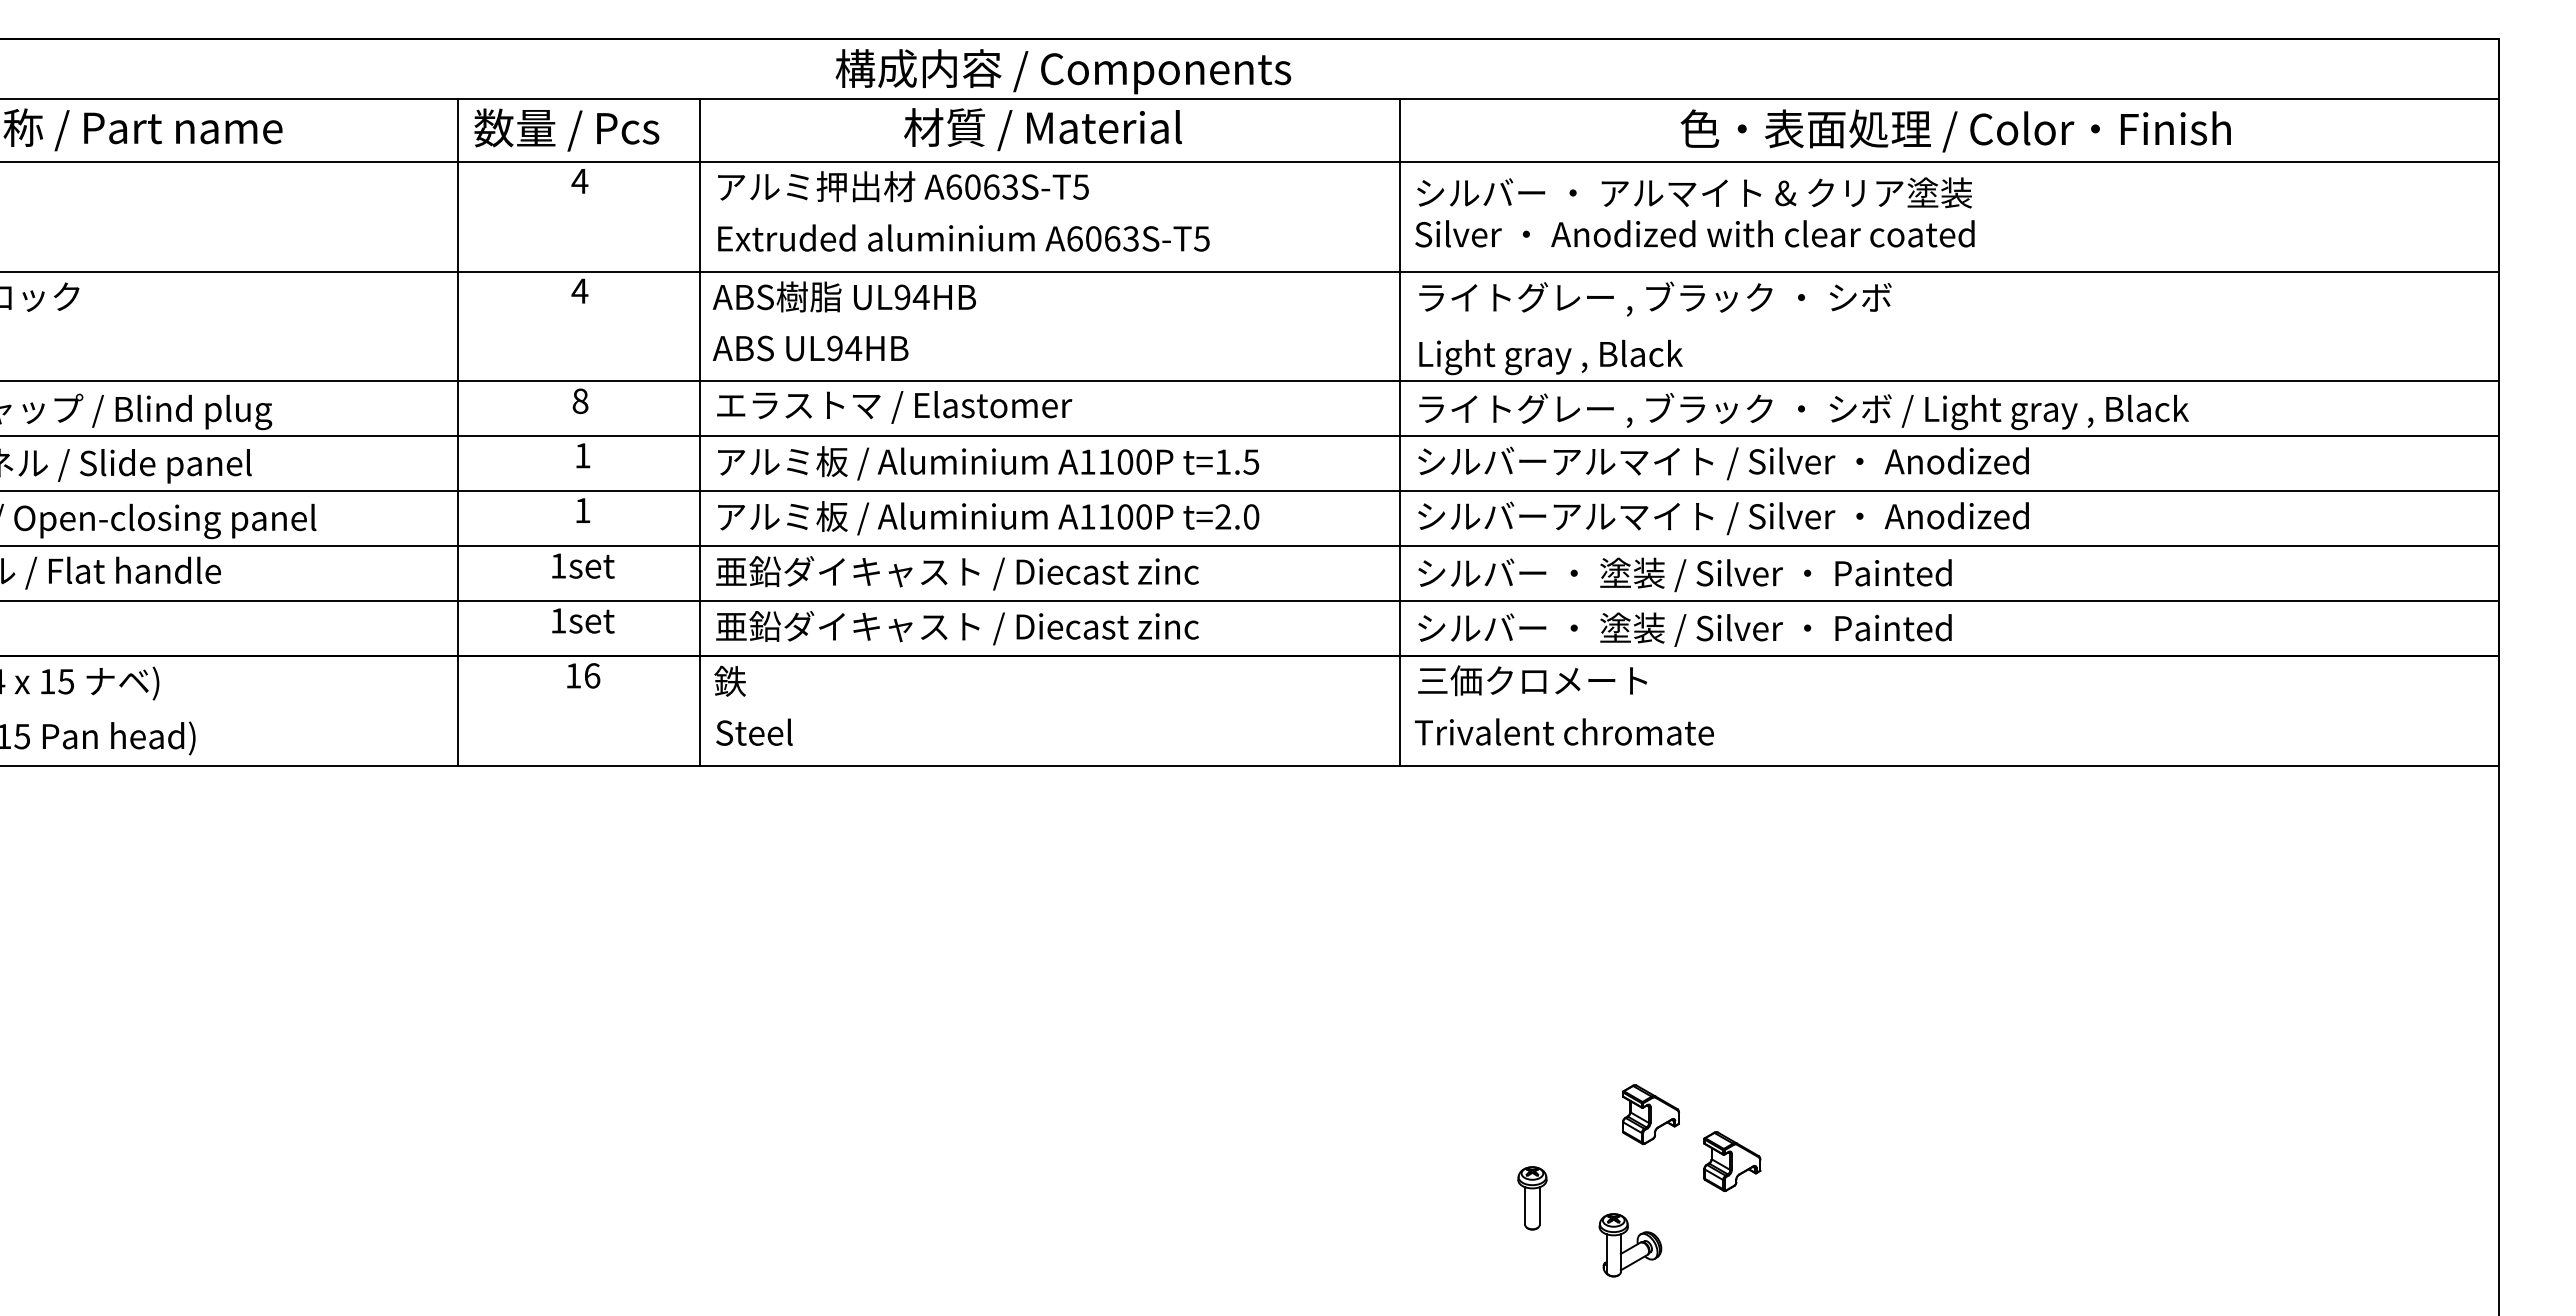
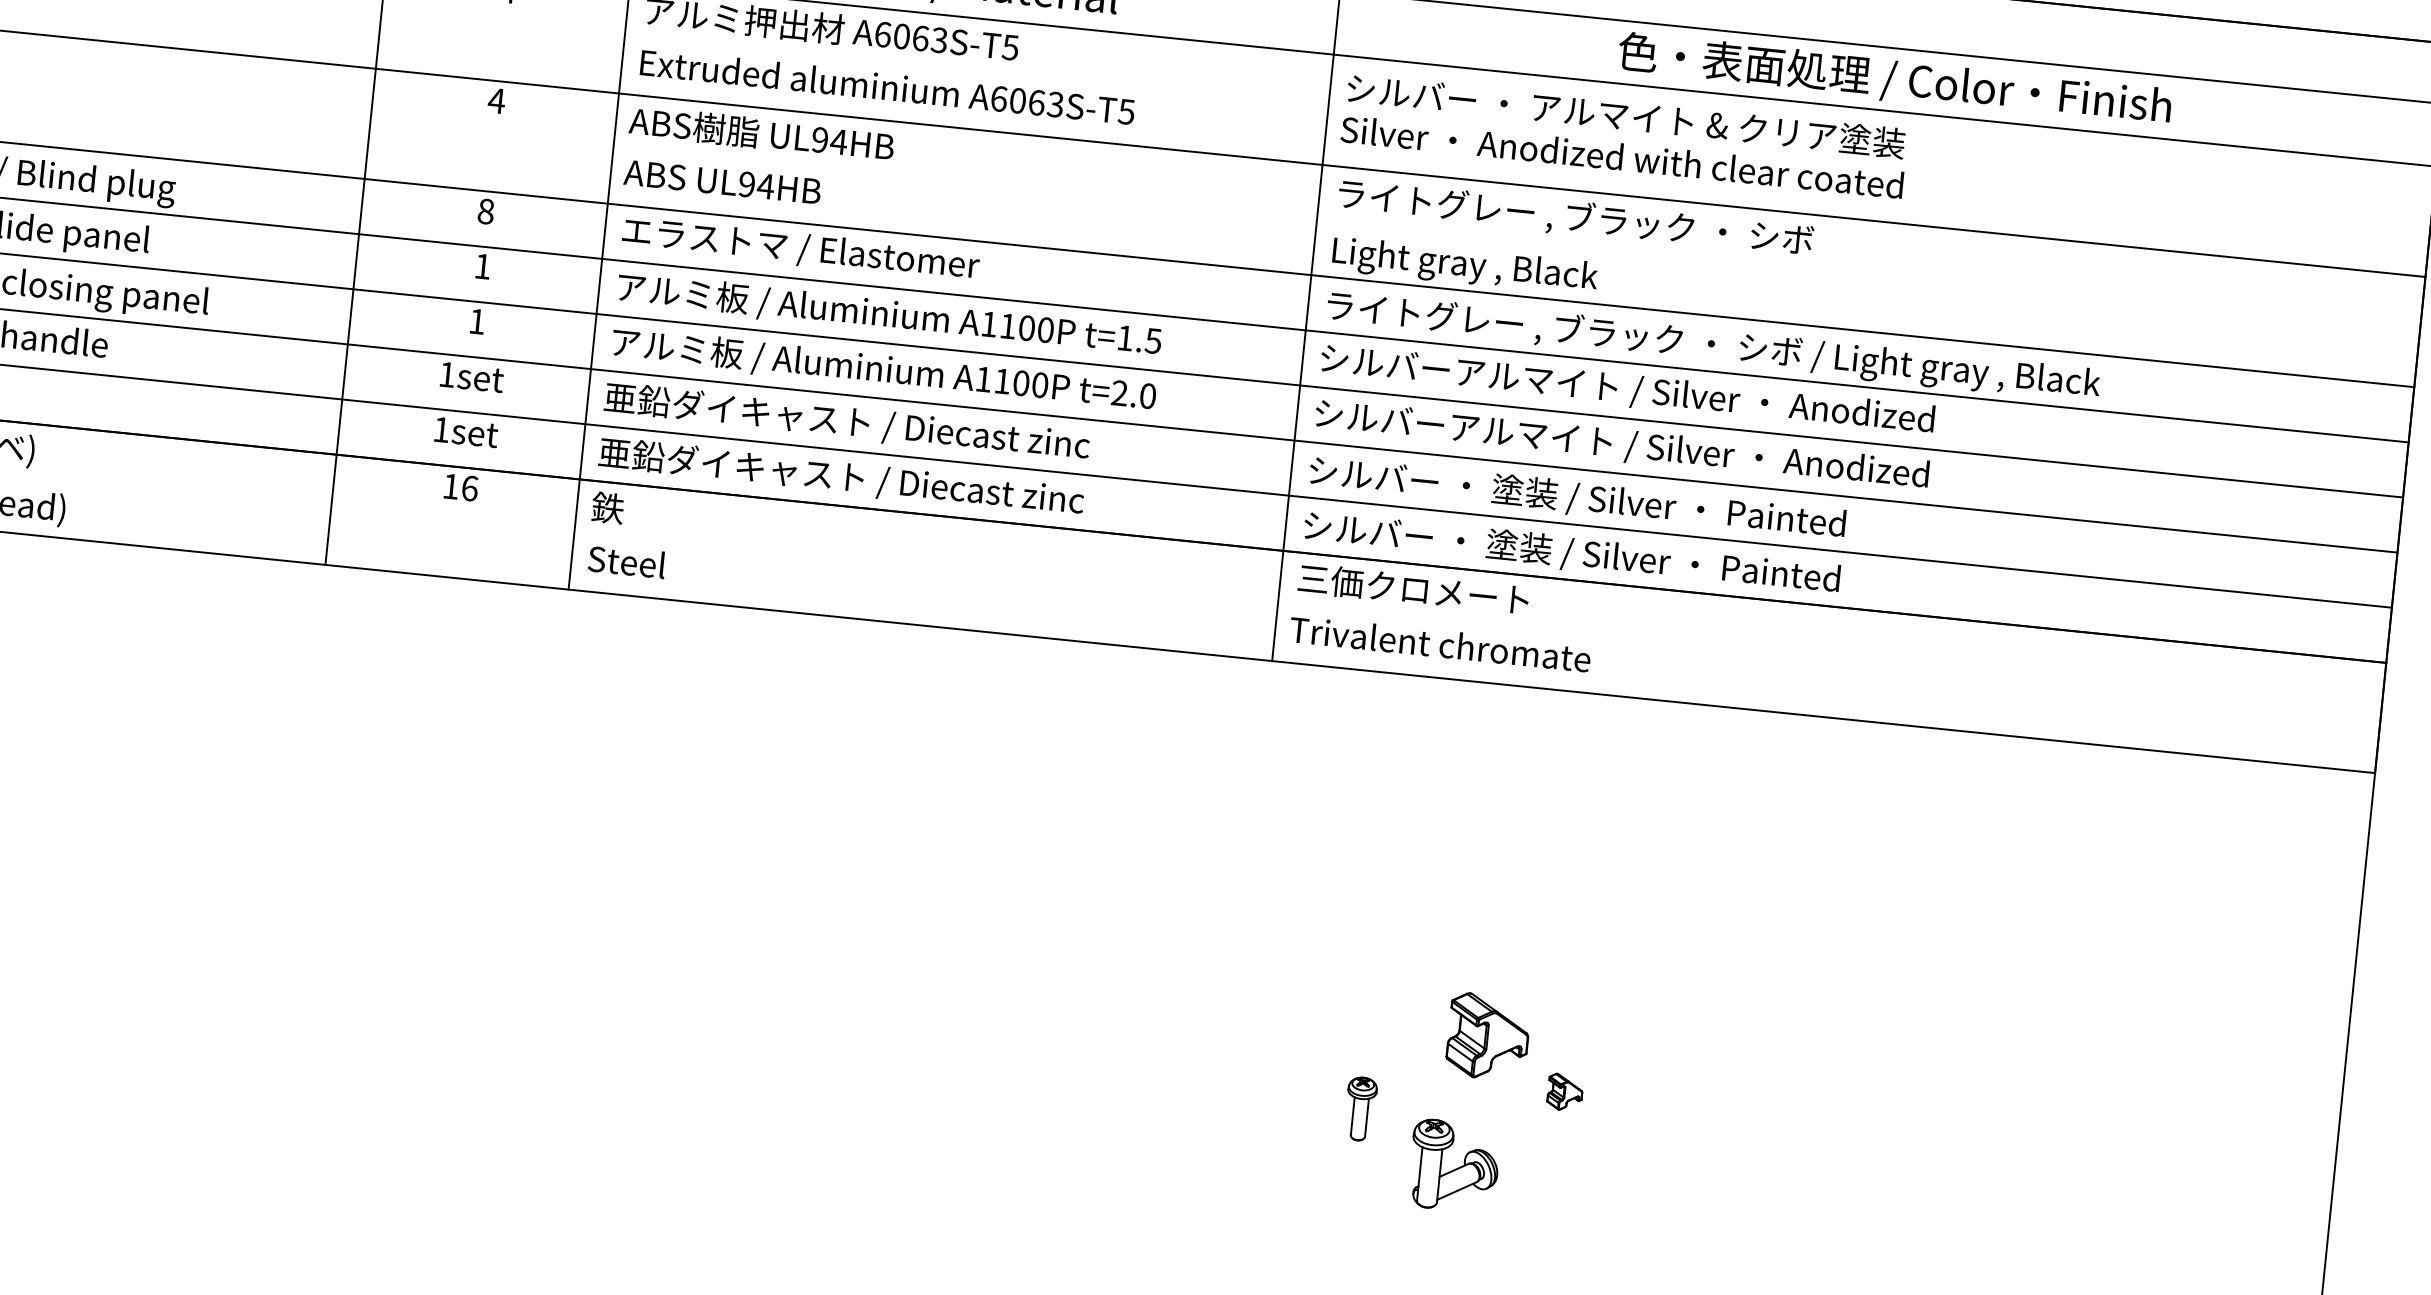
part: (1650, 1114) -> (1487, 1036), size x1.4
part: (1732, 1161) -> (1565, 1092), size x0.6
part: (1630, 1245) -> (1454, 1166), size x1.4

